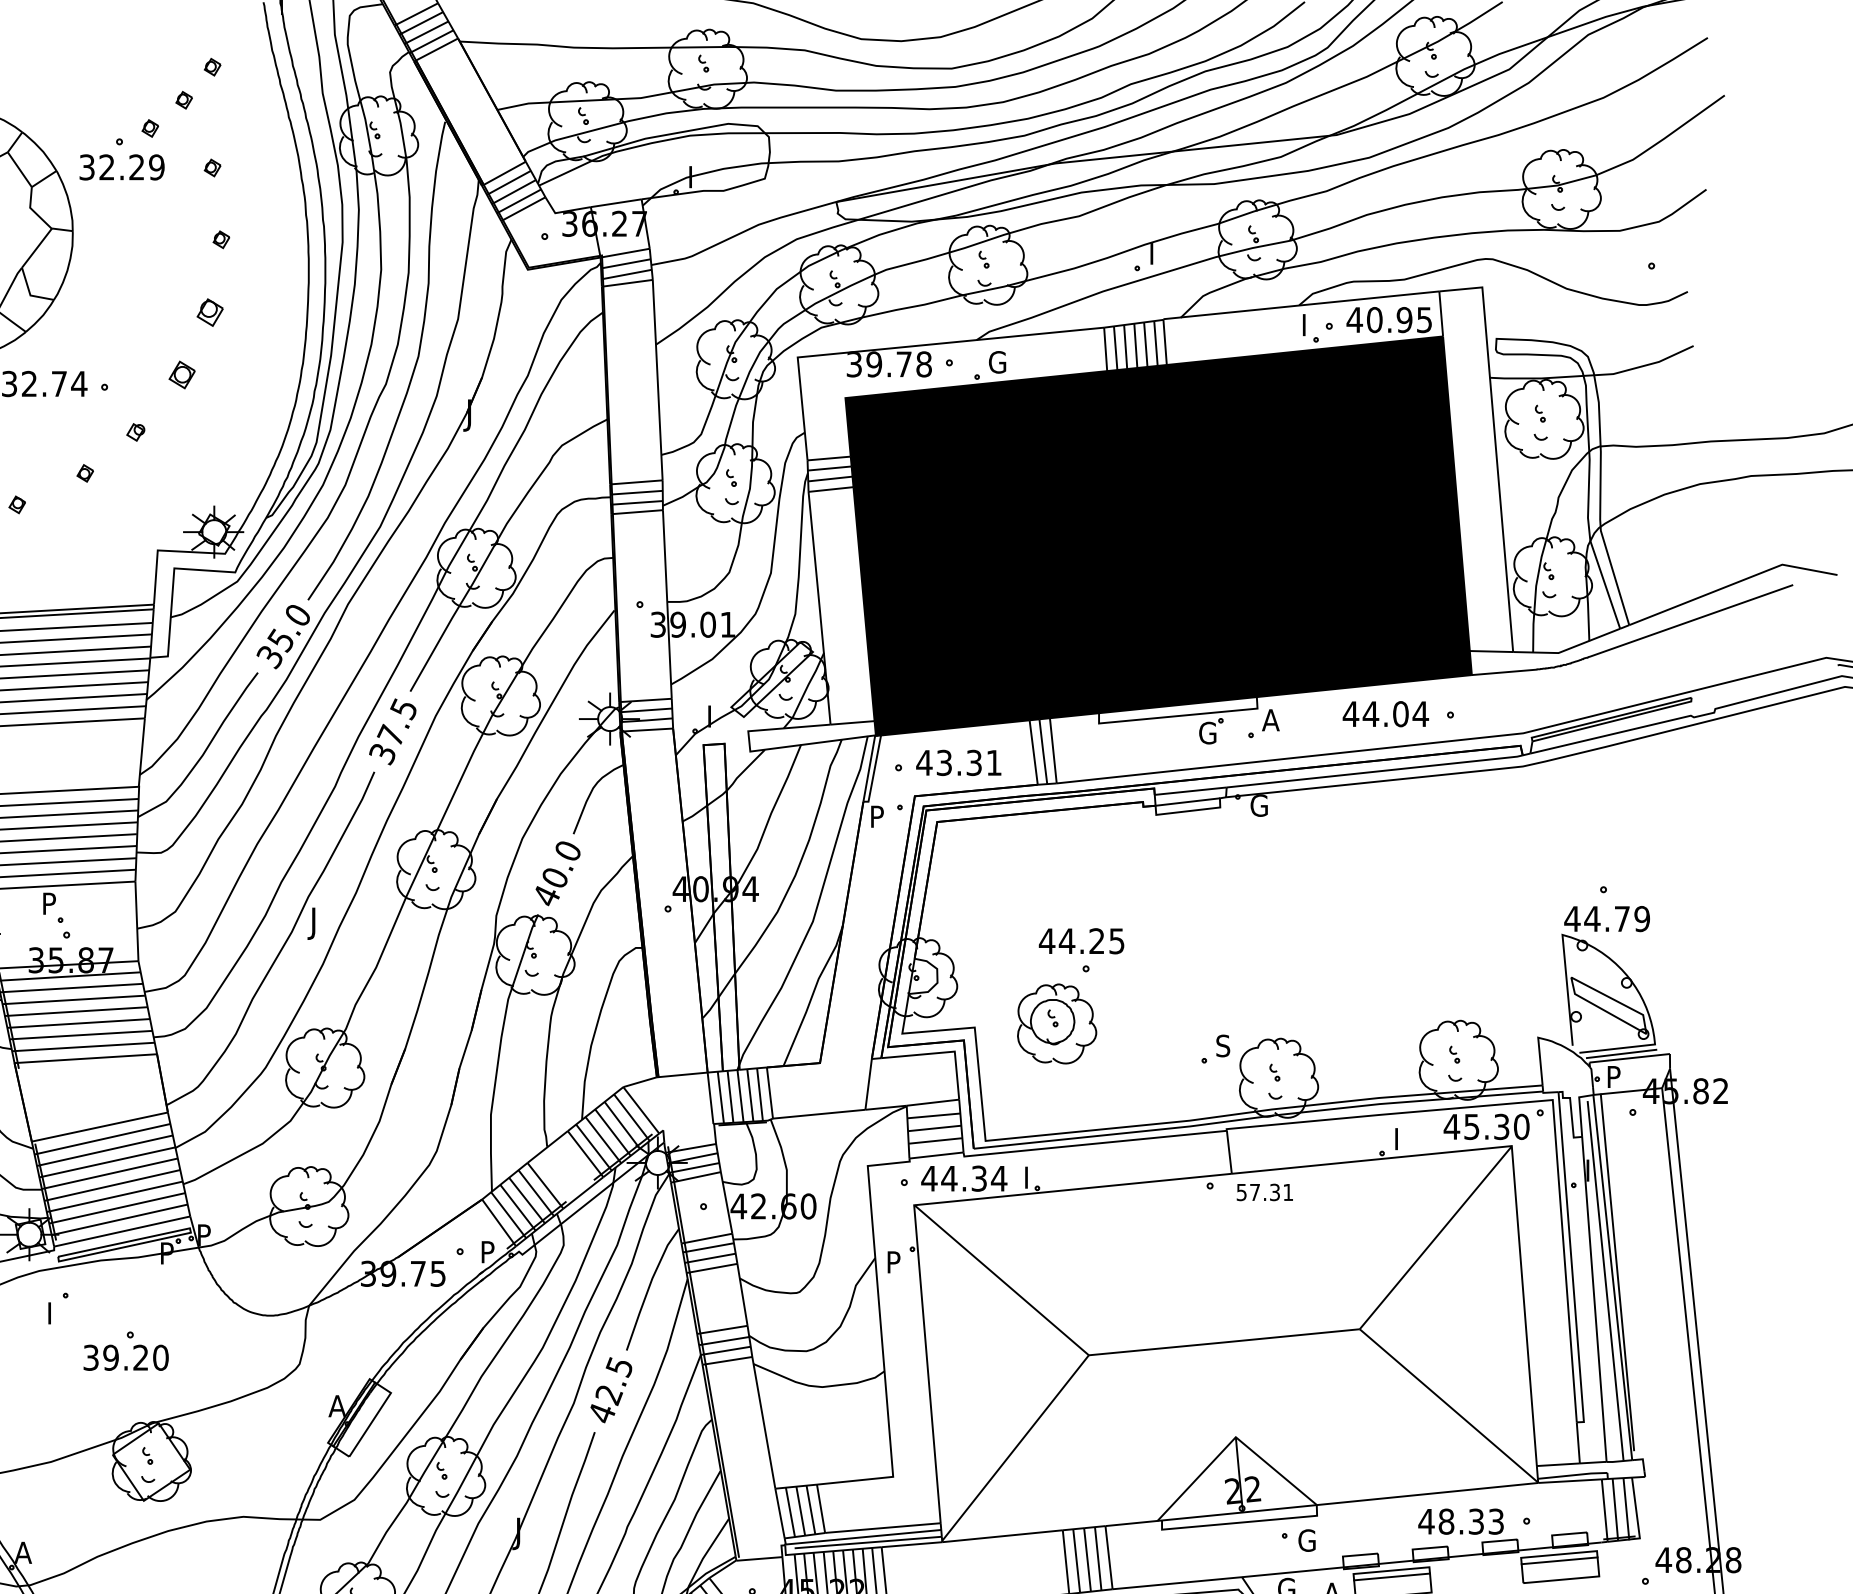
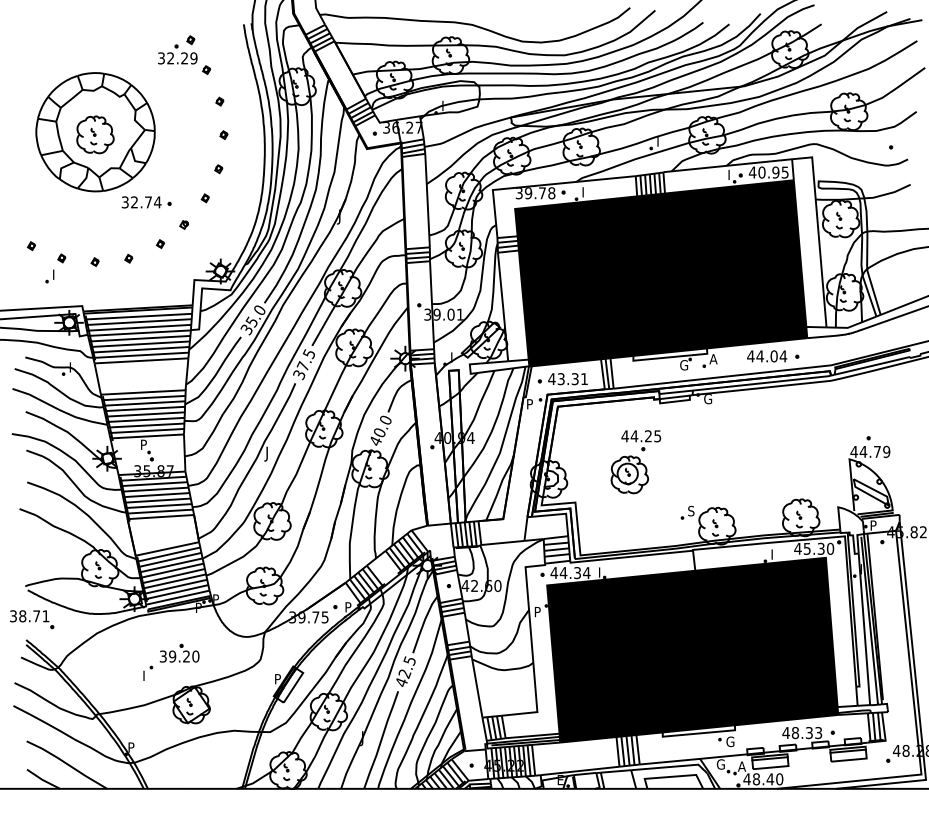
part: (211, 66) -> (219, 54), removed
part: (121, 148) -> (177, 49), moved
part: (209, 313) -> (218, 169), size x0.62
text: (996, 362) -> (585, 192), G -> I
part: (179, 375) -> (204, 198), size x0.62
part: (1069, 997) -> (635, 462), moved
part: (59, 1306) -> (148, 672), moved
fill: (1225, 1342) -> (692, 649), added
text: (335, 1406) -> (277, 679), A -> P
text: (22, 1552) -> (131, 747), A -> P

